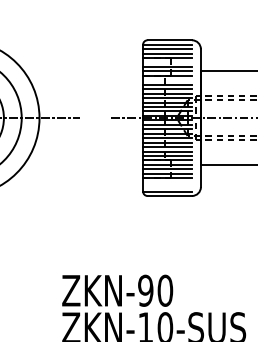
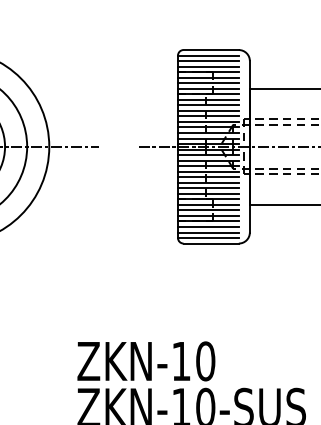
line: (167, 62) -> (208, 77), added
line: (167, 80) -> (208, 99), added
line: (167, 182) -> (208, 226), added
line: (167, 187) -> (208, 232), added
text: (145, 290) -> (180, 361), ZKN-90 -> ZKN-10

